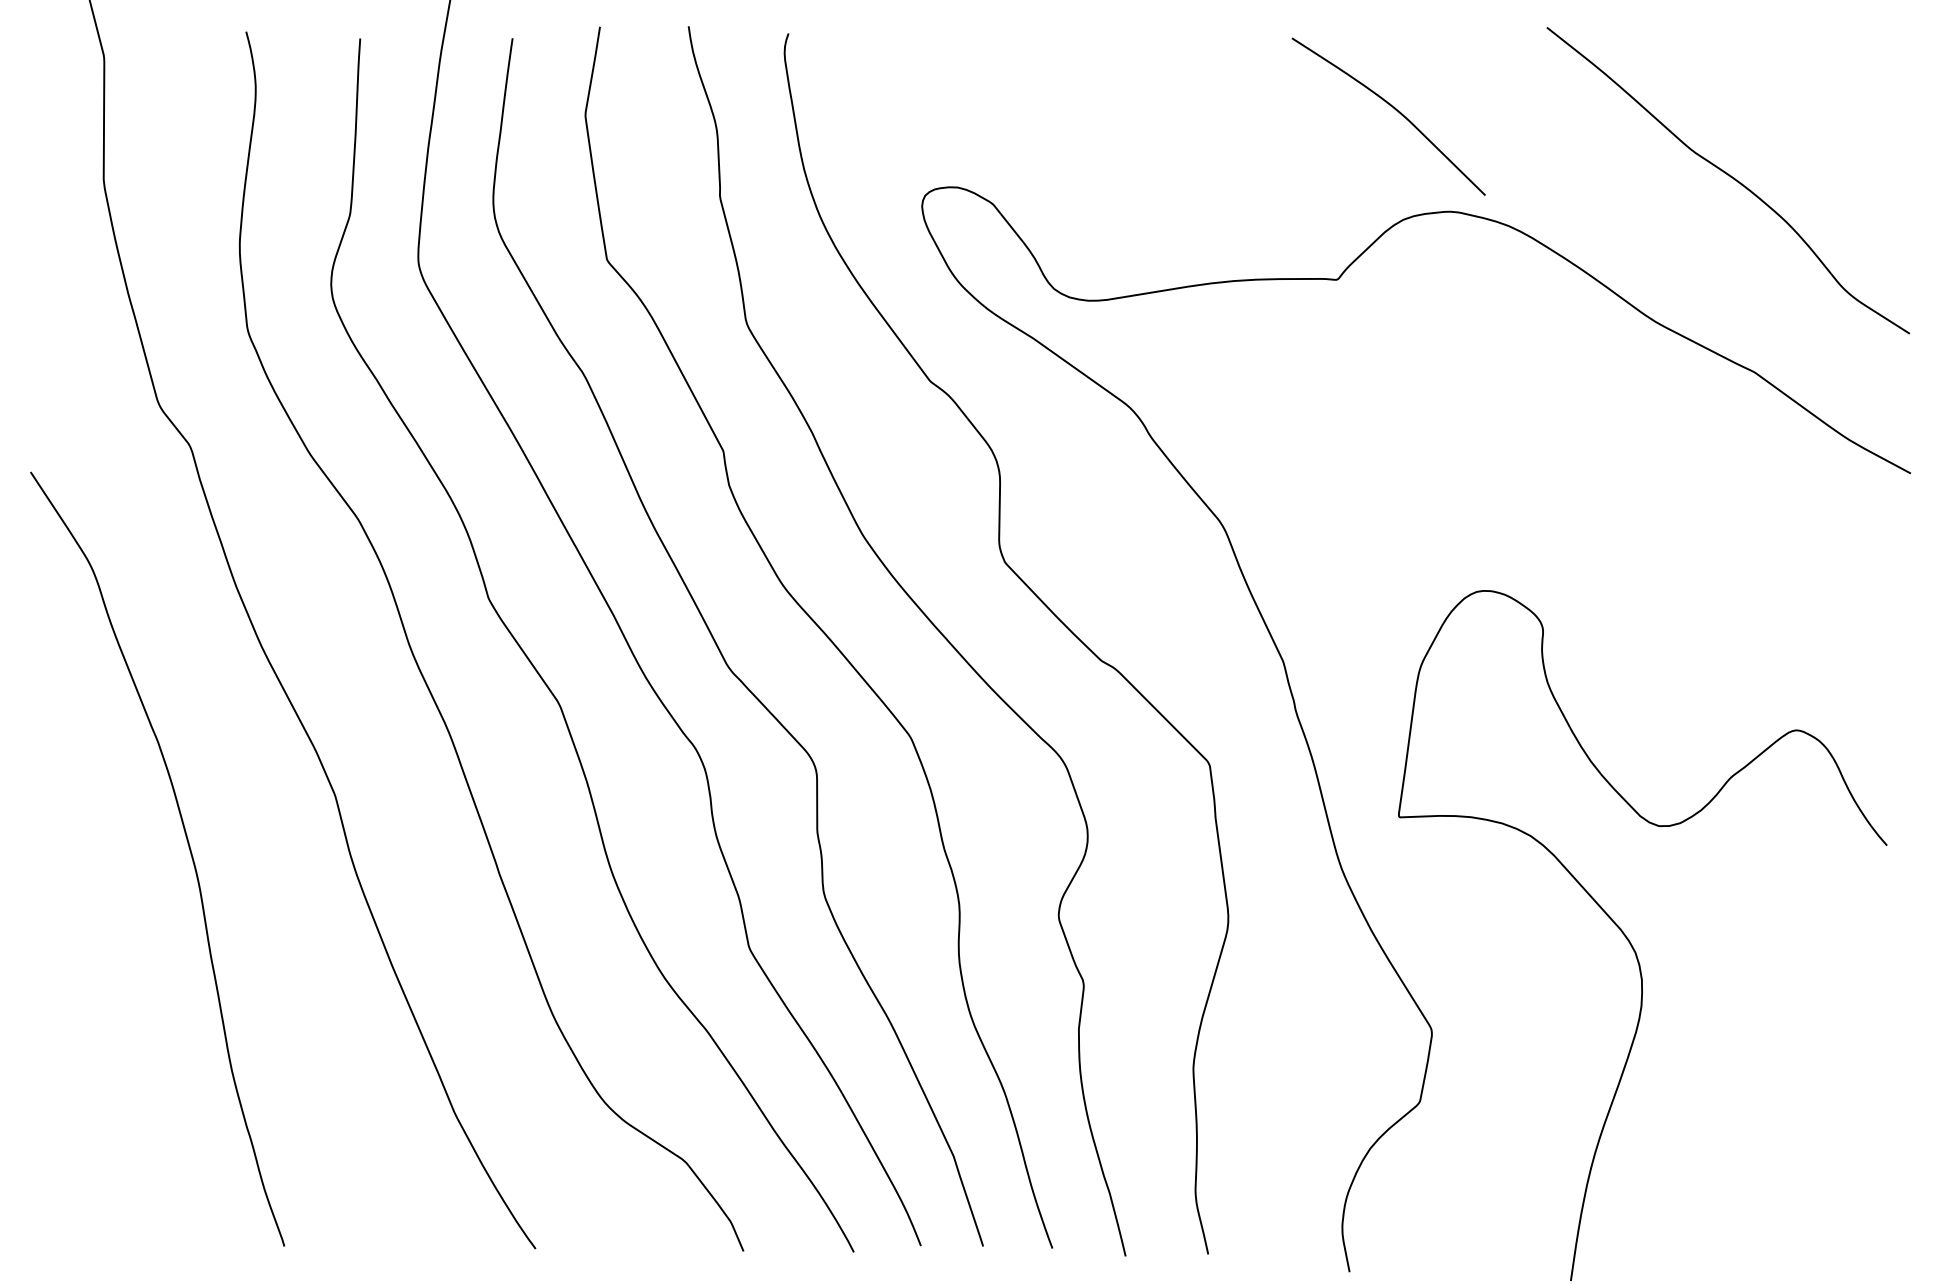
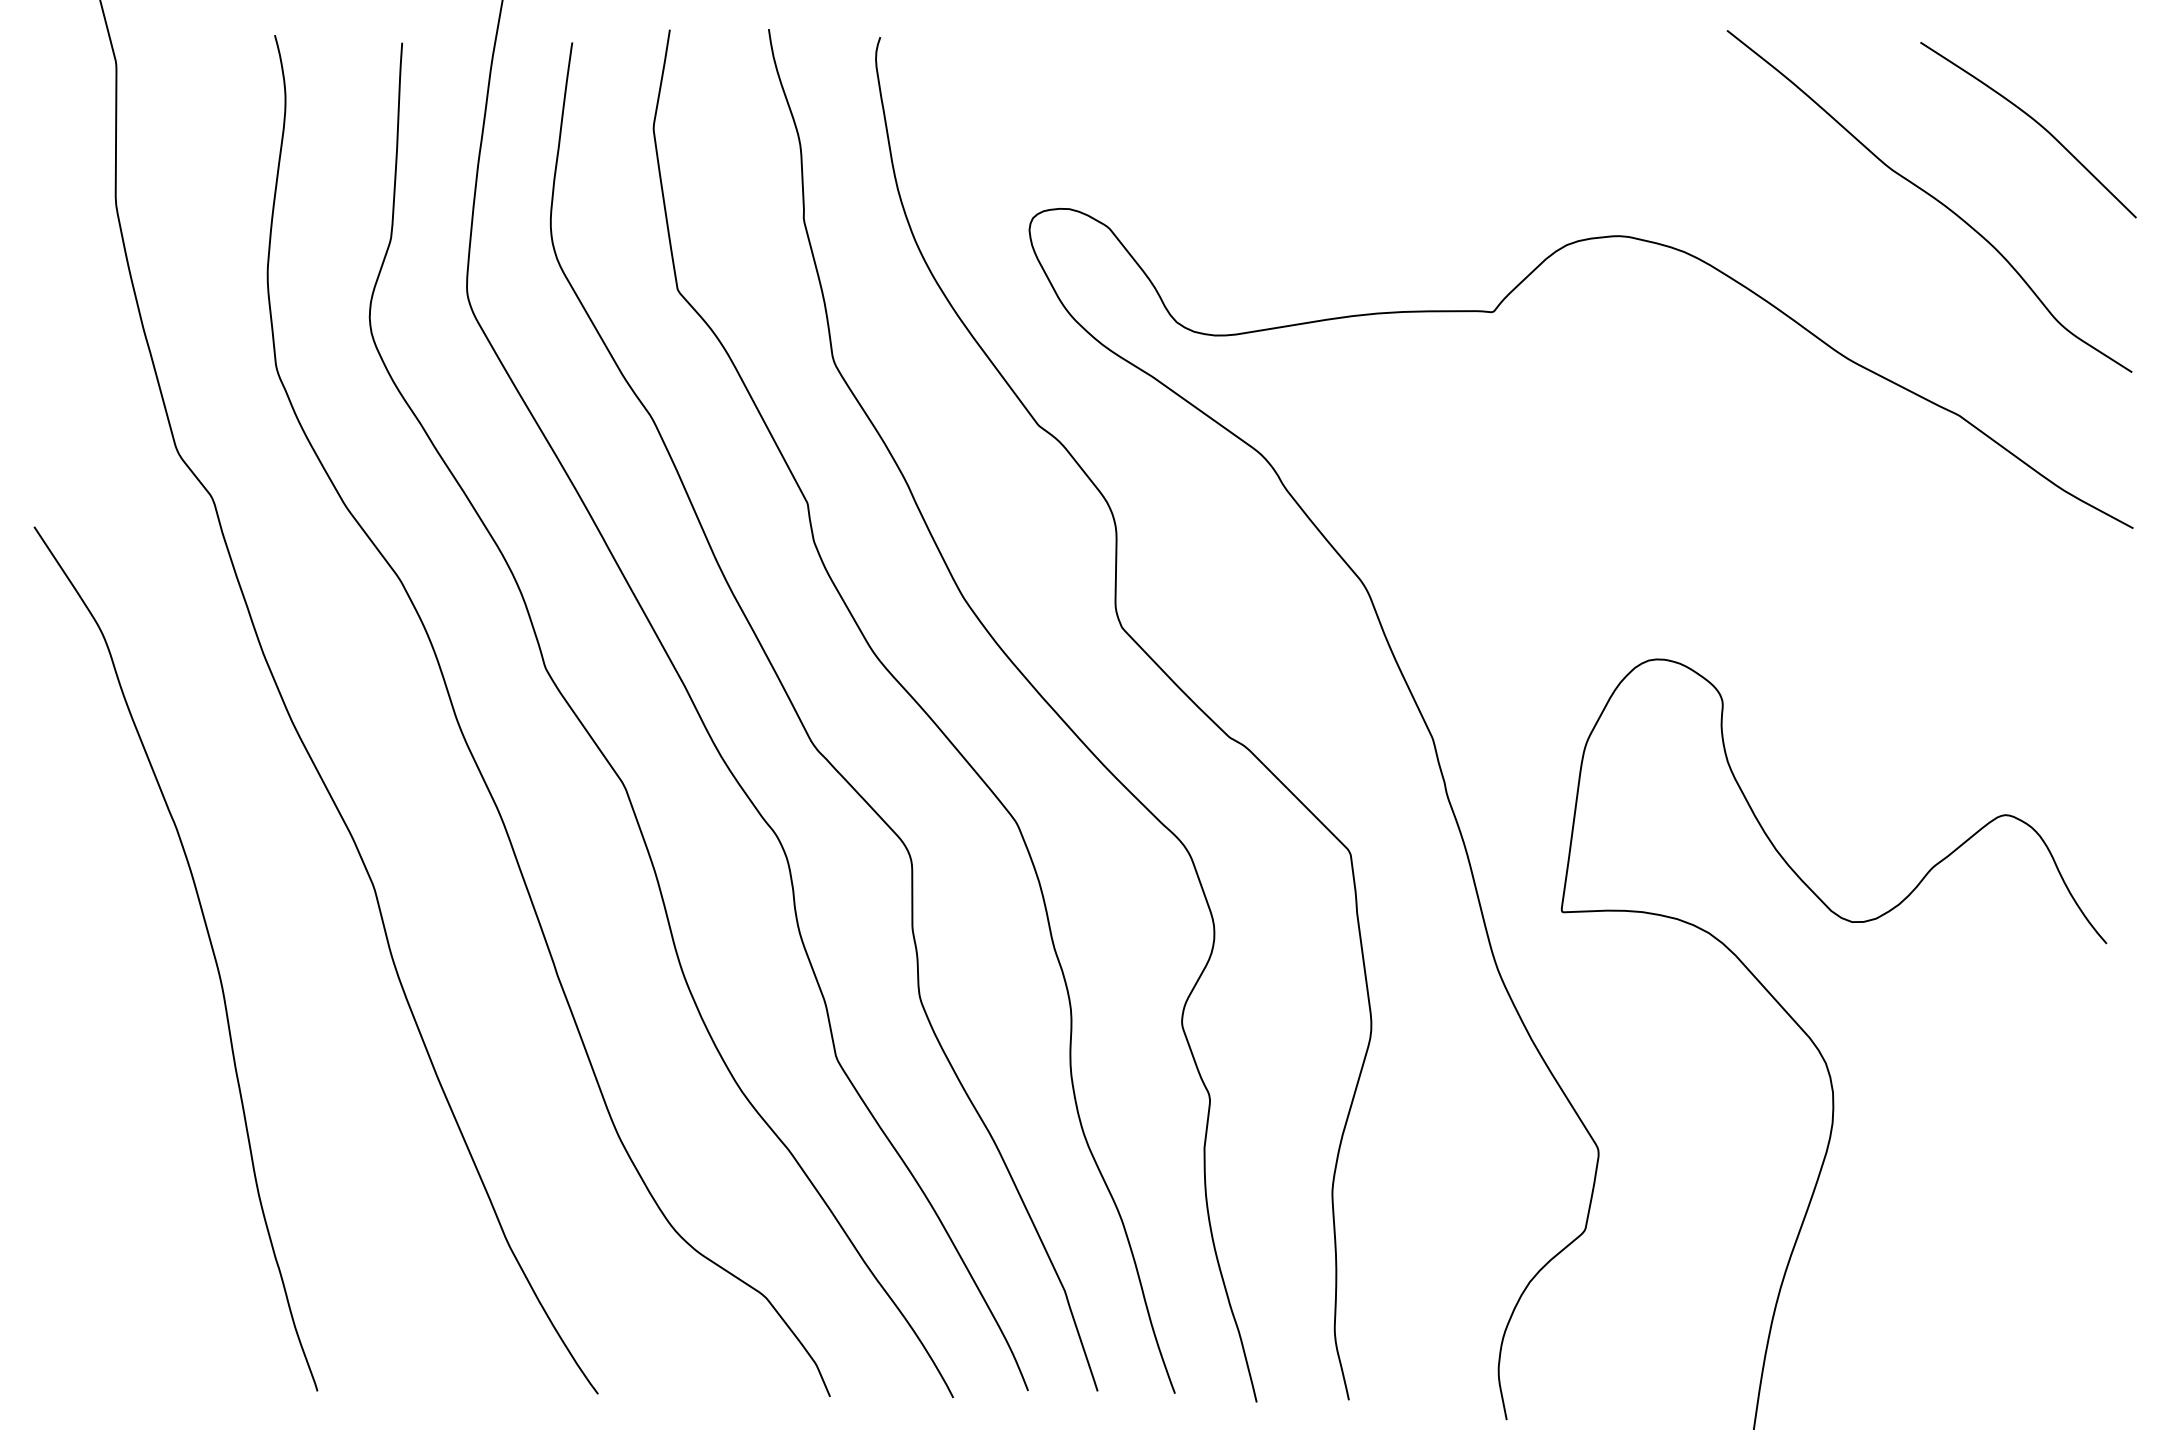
curve: (1395, 109) -> (2035, 122), moved

